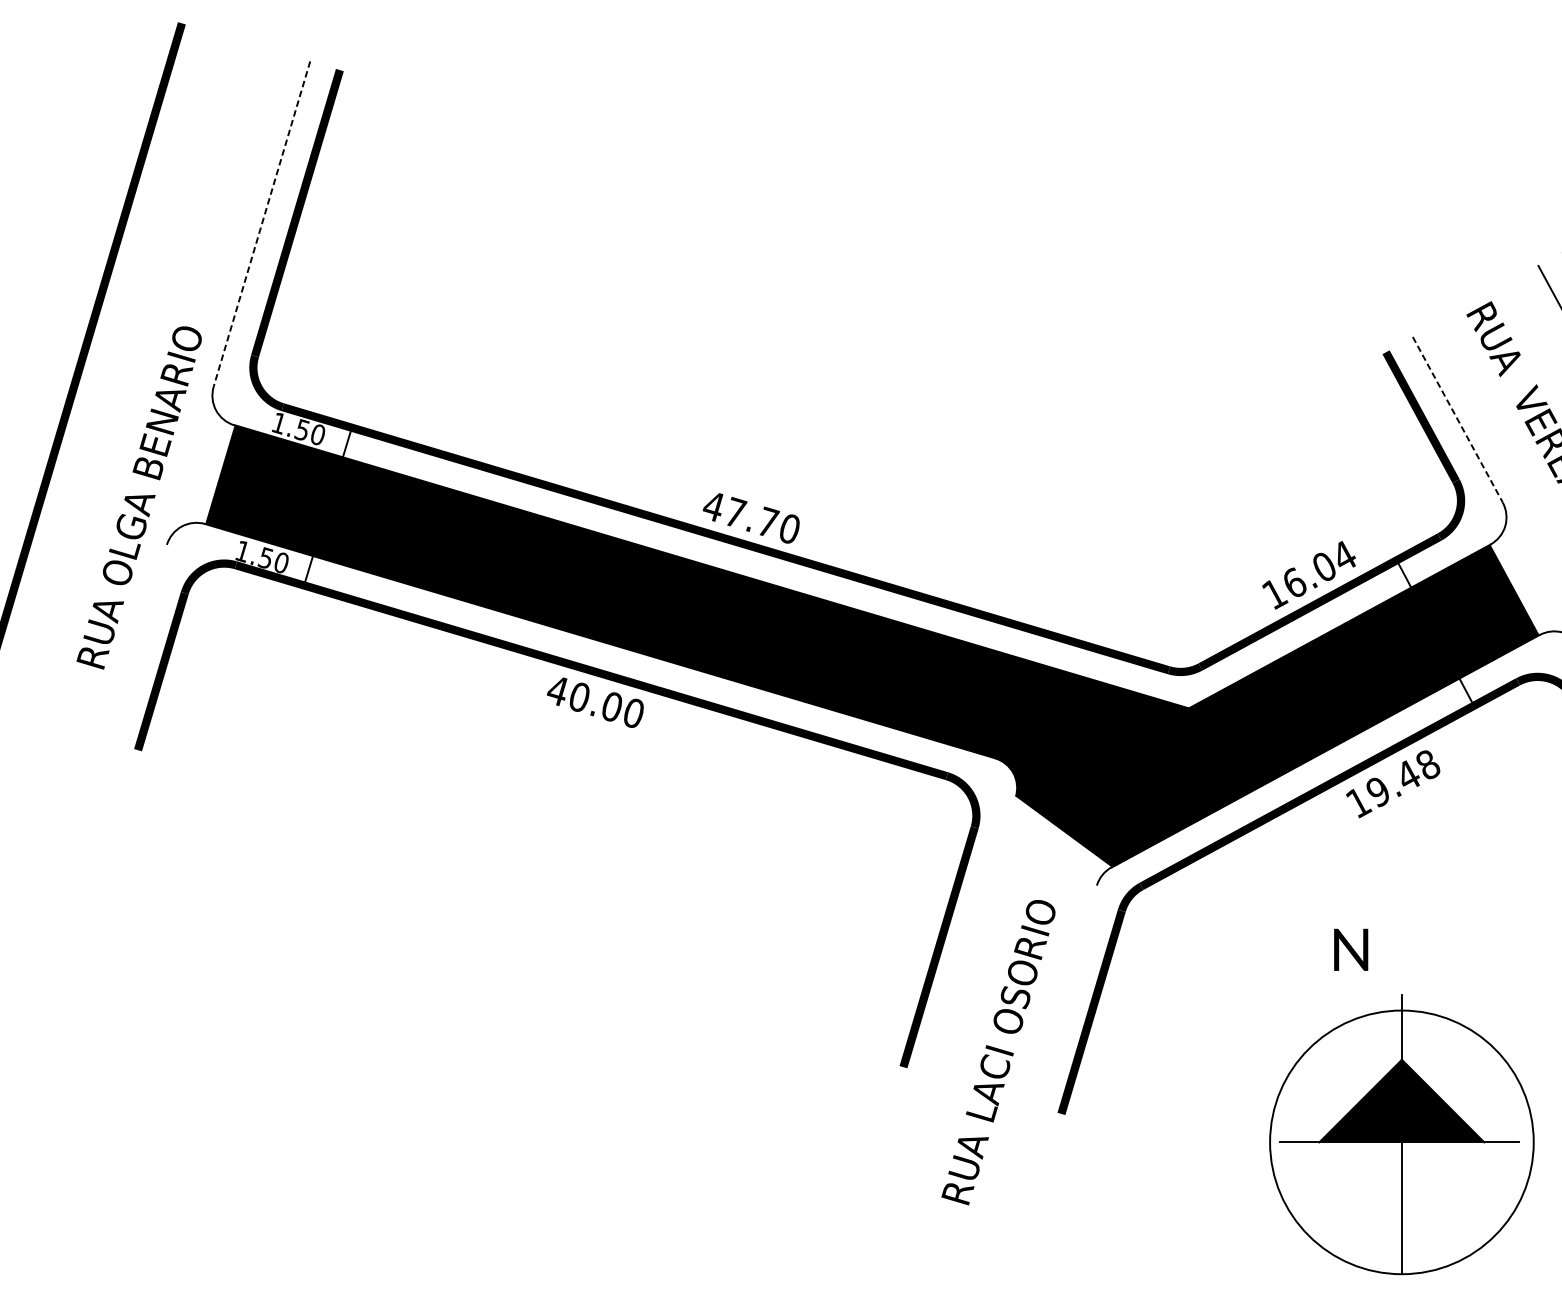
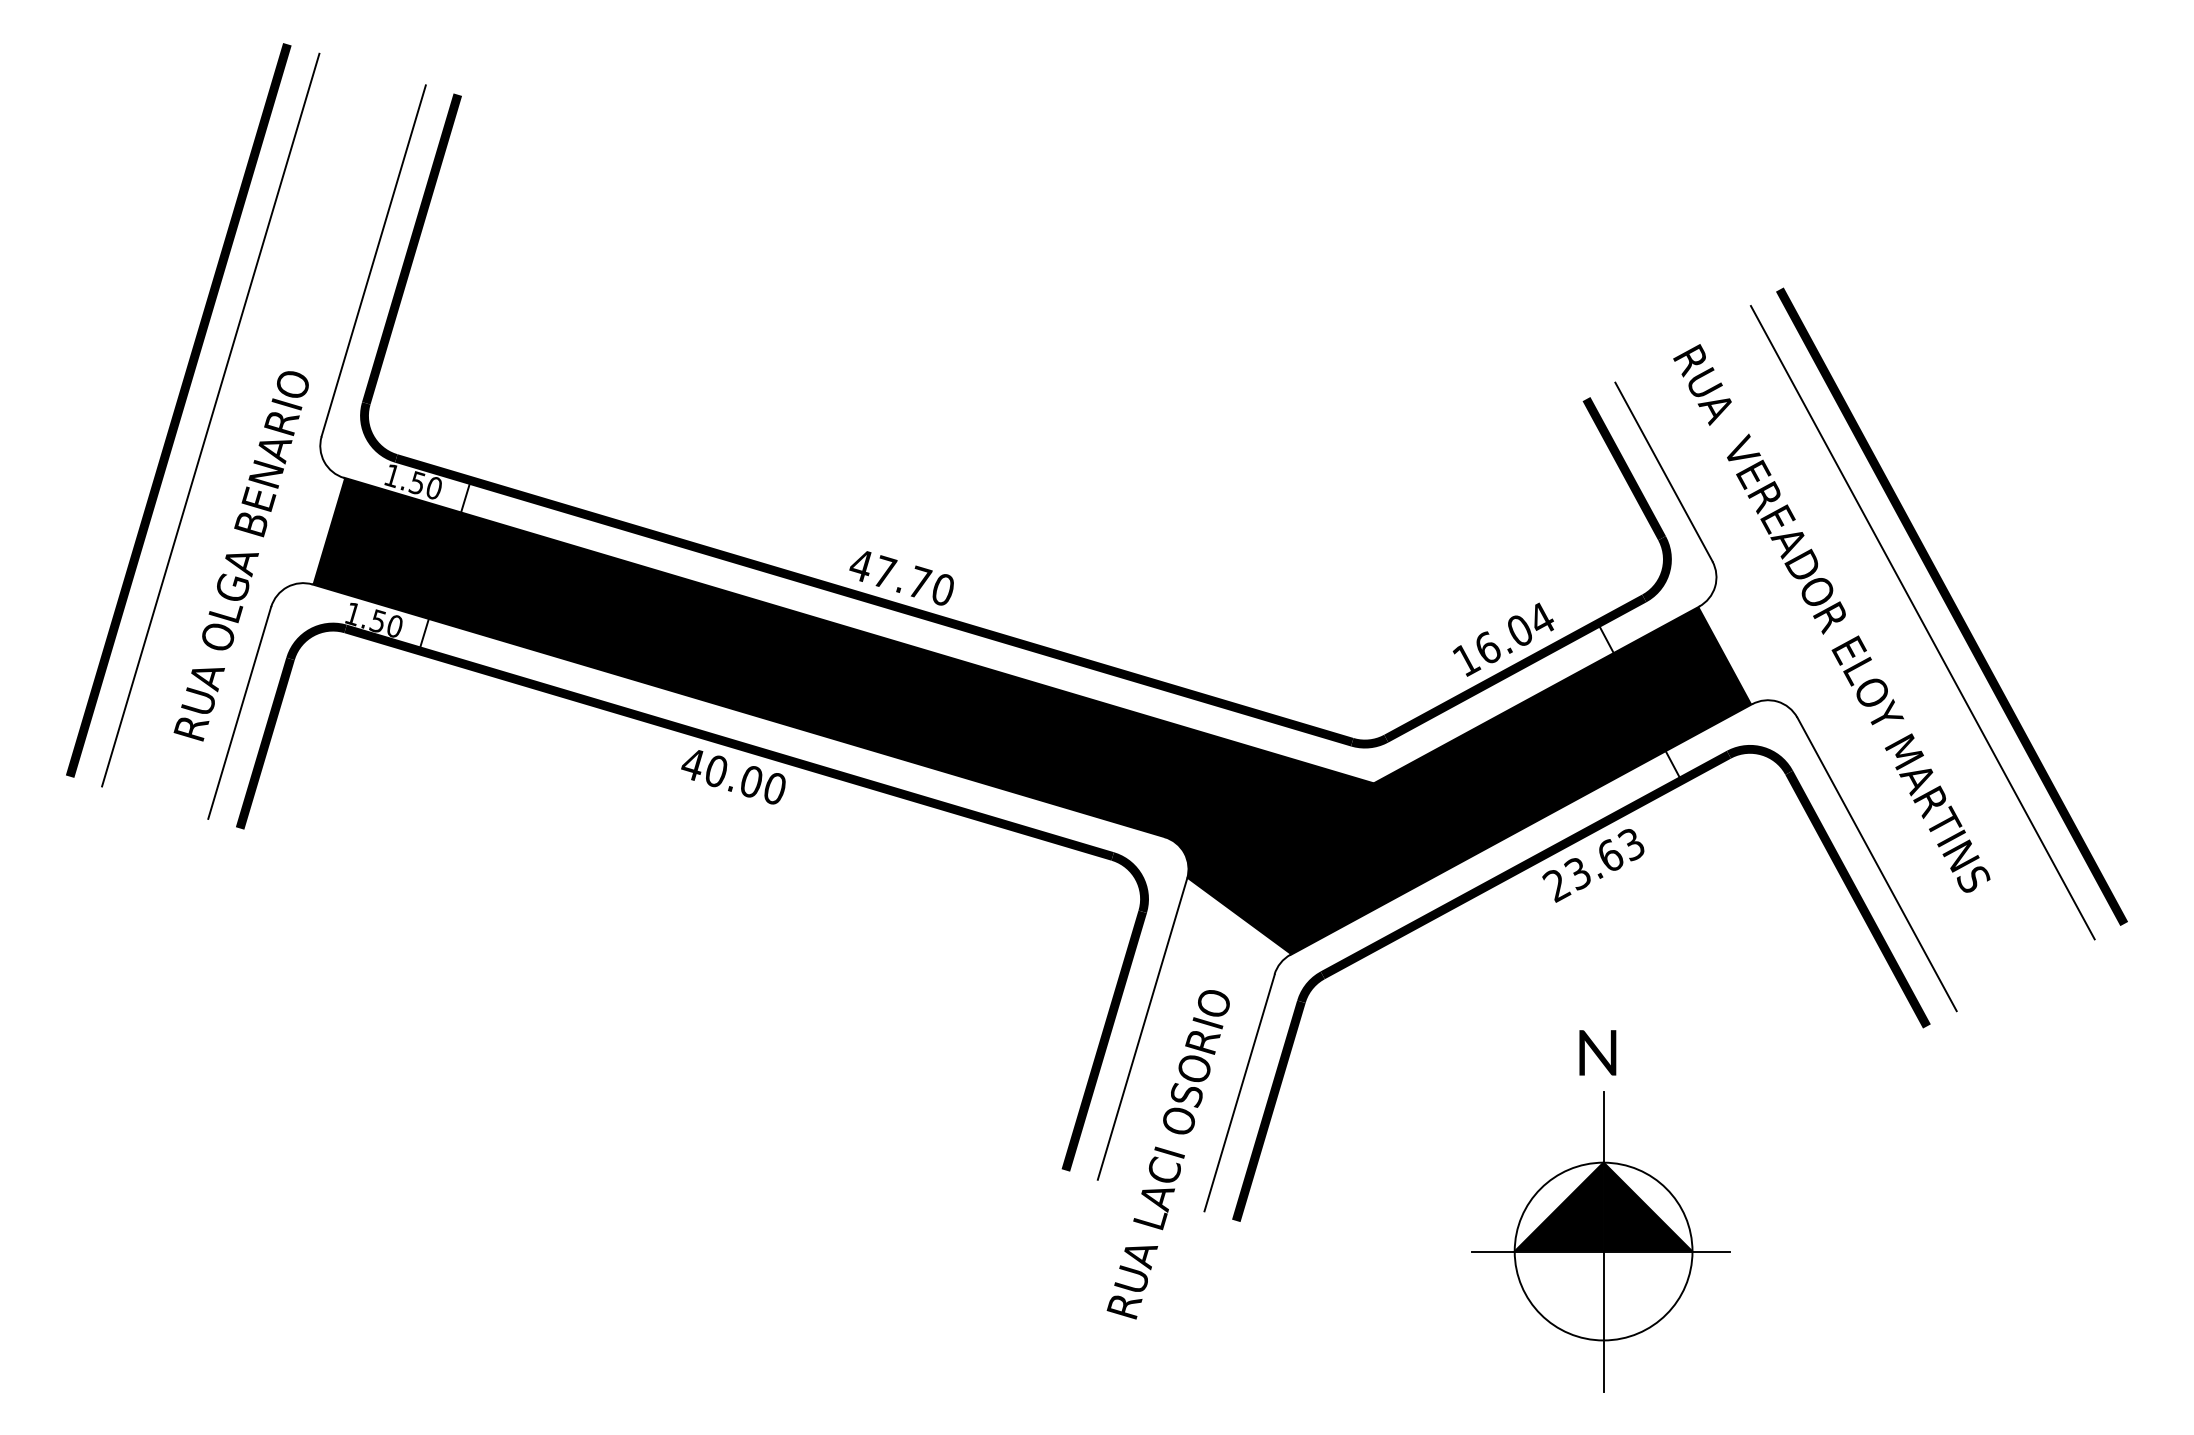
line: (261, 224) -> (373, 261), dashed -> solid
line: (110, 371) -> (210, 419), added
line: (1457, 420) -> (1663, 472), dashed -> solid
line: (137, 642) -> (239, 712), added
text: (1392, 784) -> (1593, 865), 19.48 -> 23.63
line: (974, 935) -> (1142, 1028), added
text: (1350, 949) -> (1597, 1052), moved
line: (1064, 994) -> (1239, 1092), added
circle: (1401, 1142) -> (1603, 1251), size x0.62

